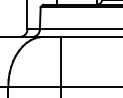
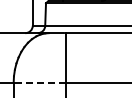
line: (34, 86) -> (39, 82), solid -> dashed

